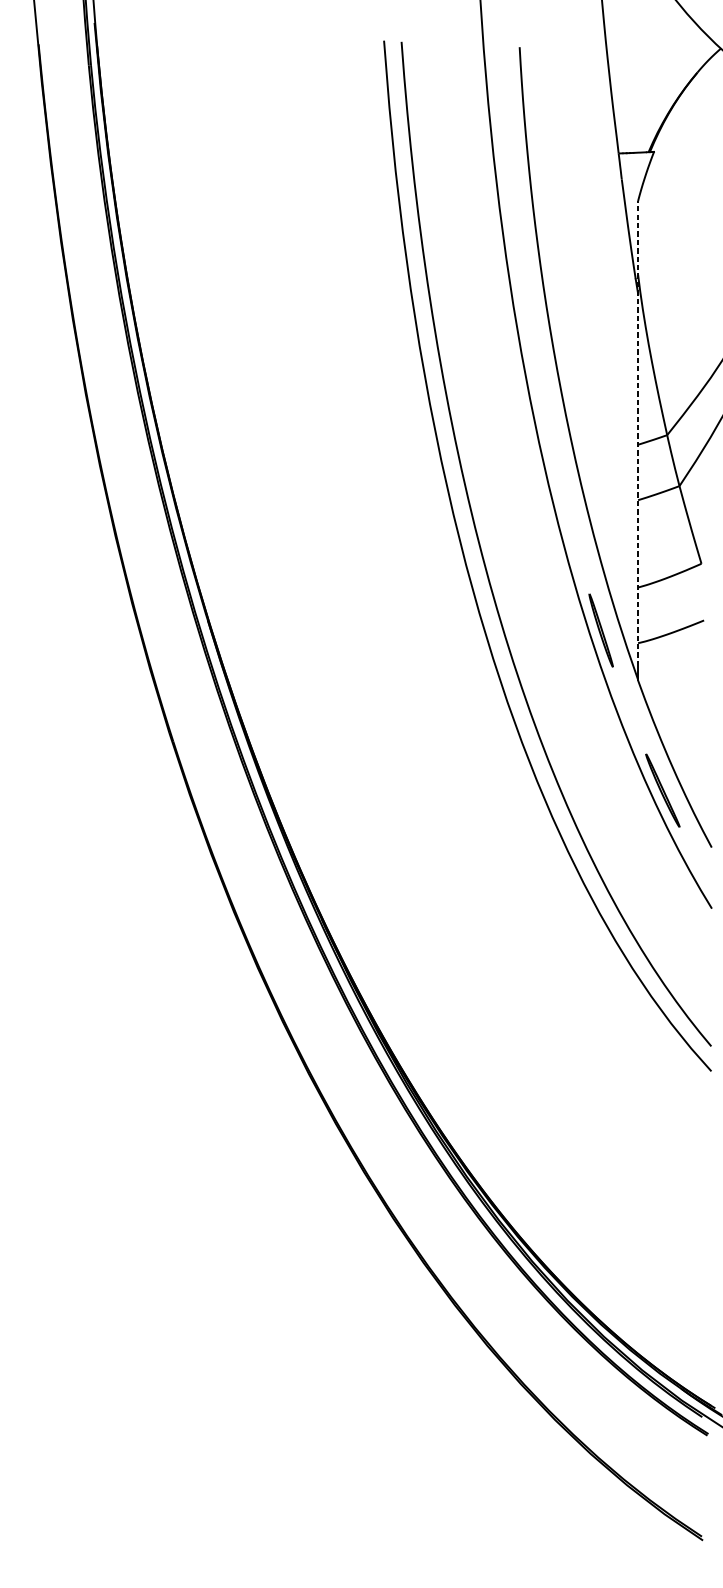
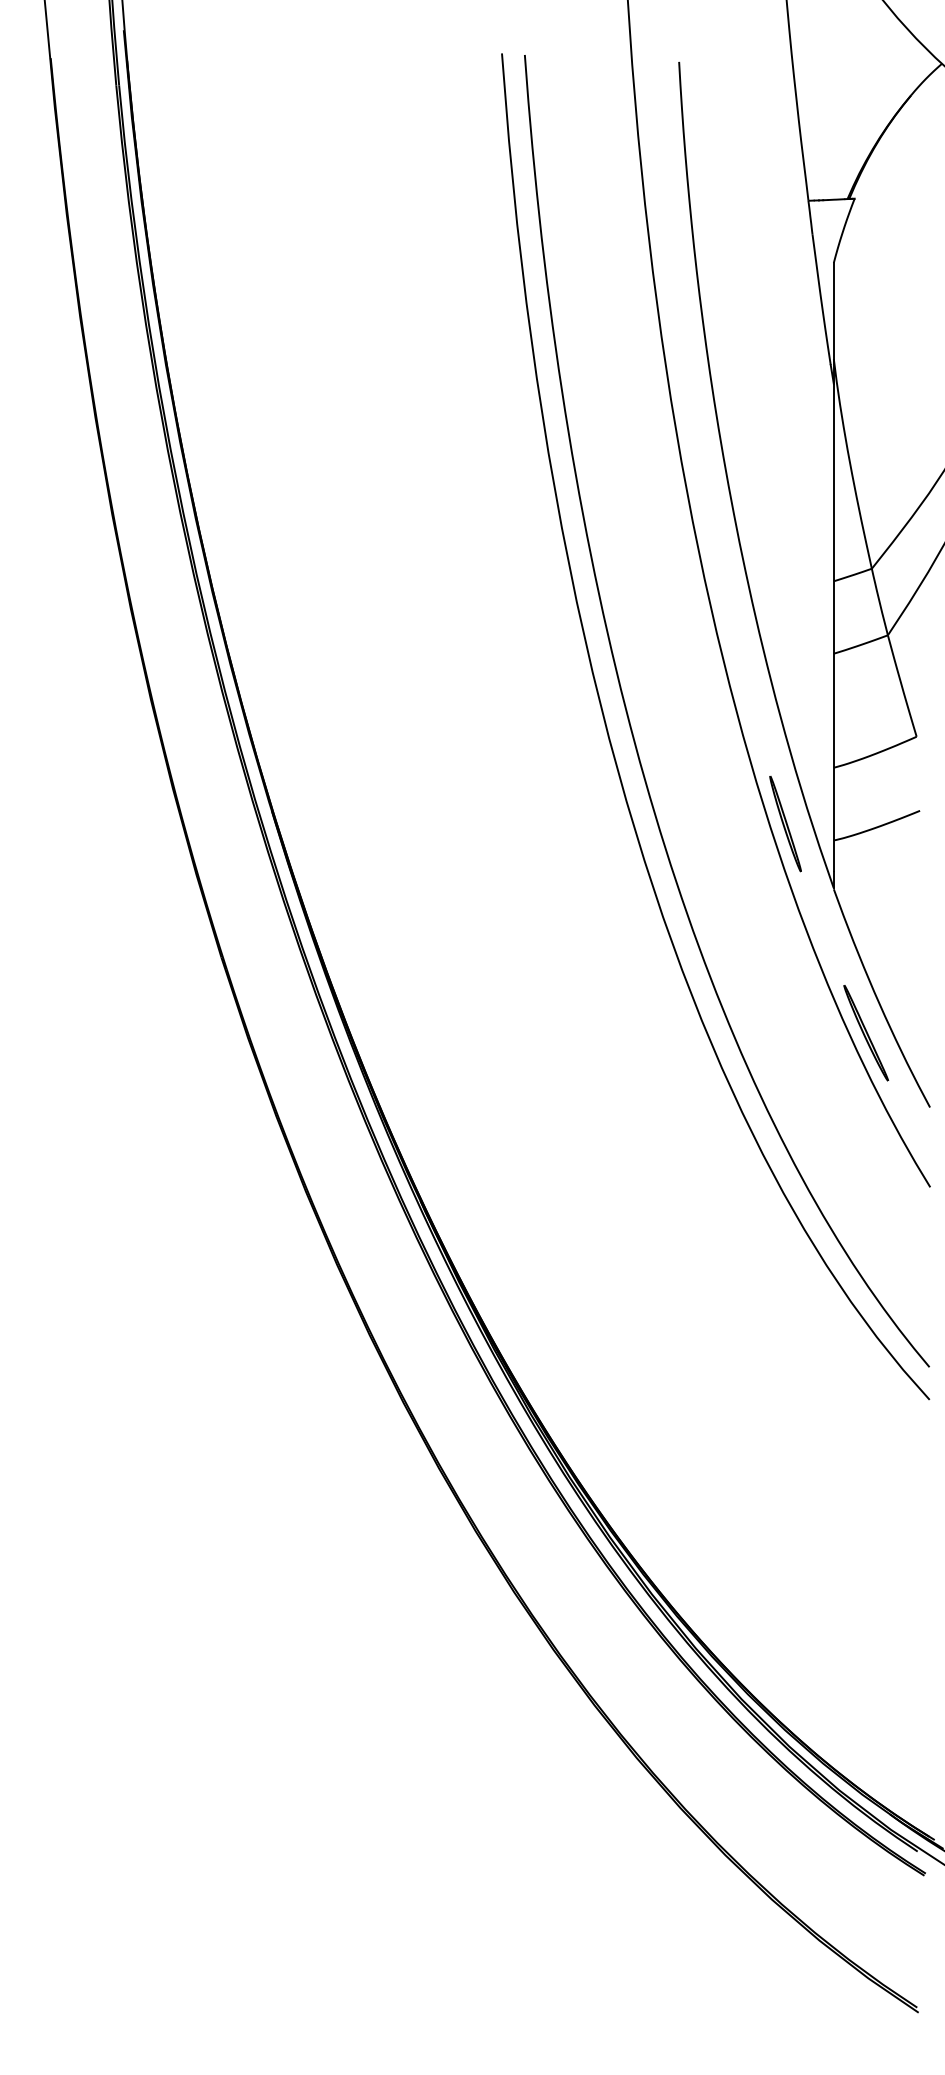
line: (637, 433) -> (833, 566), dashed -> solid

